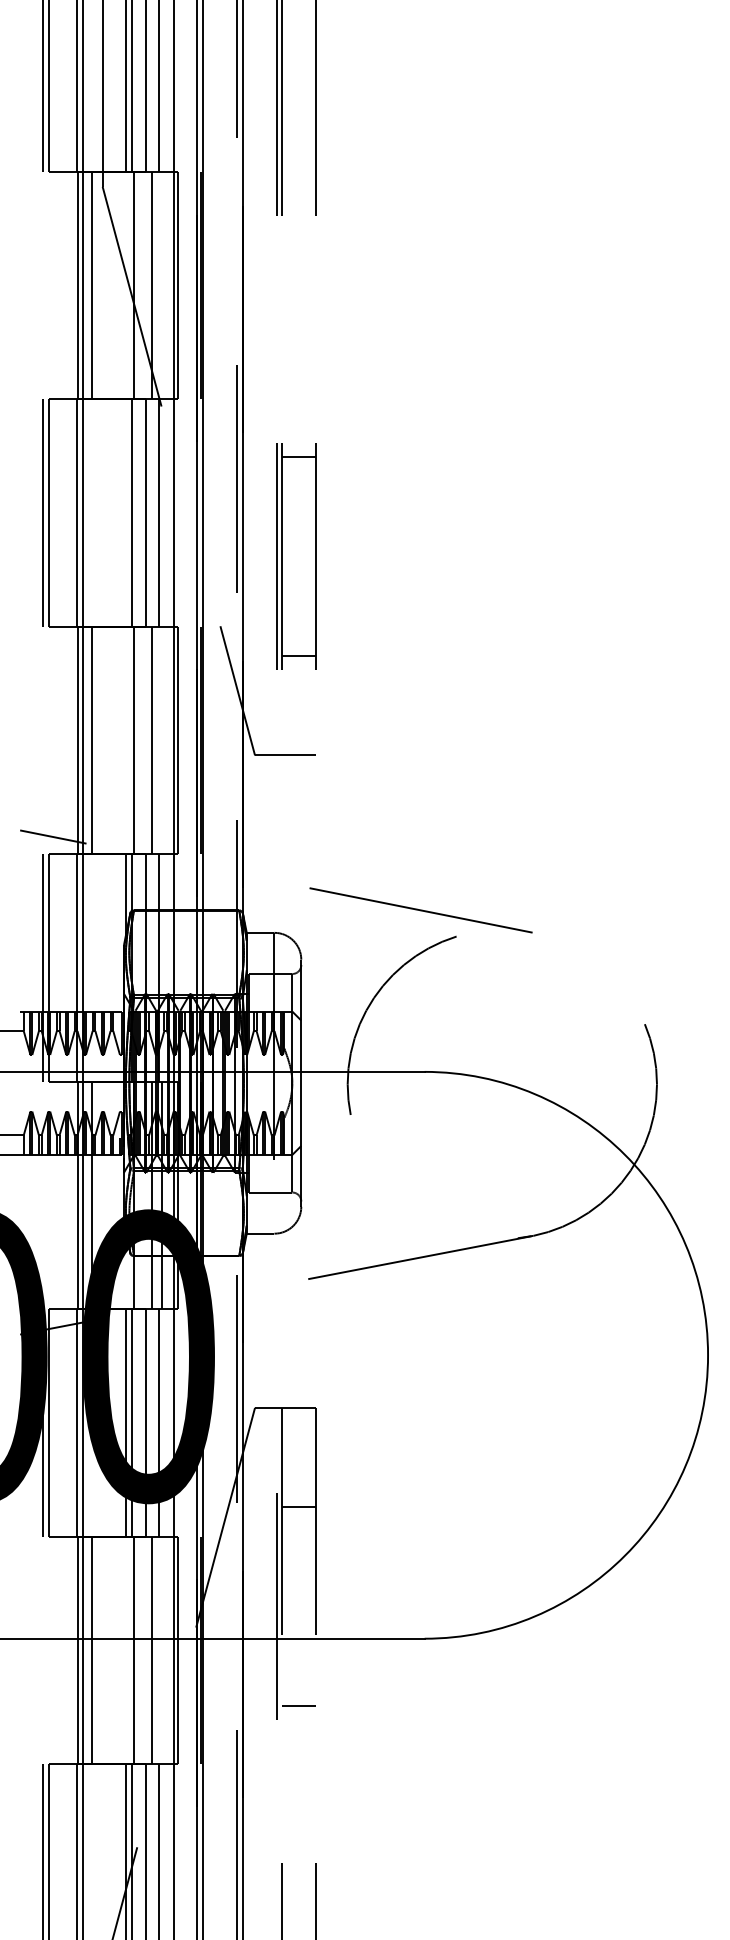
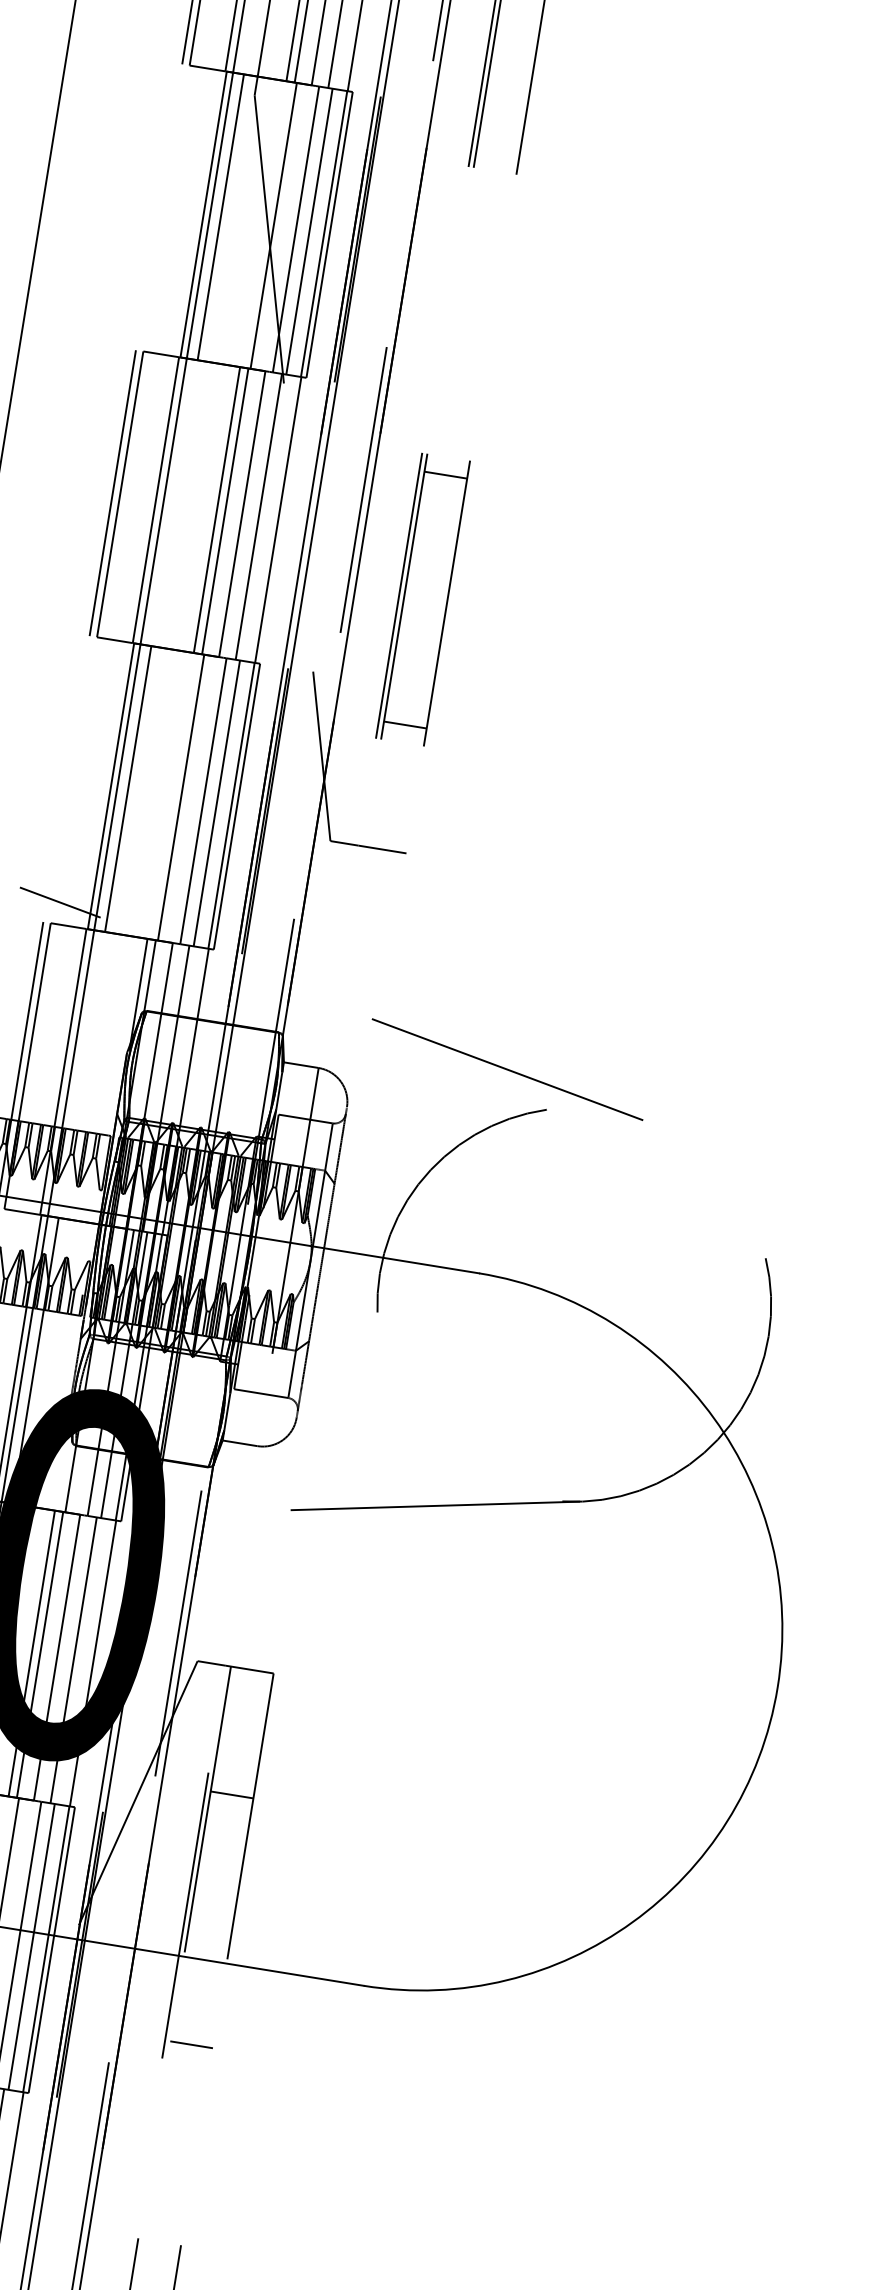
line: (162, 285) -> (309, 231), added
line: (125, 512) -> (217, 509), added
line: (162, 740) -> (217, 803), added
line: (162, 1649) -> (32, 1945), added

